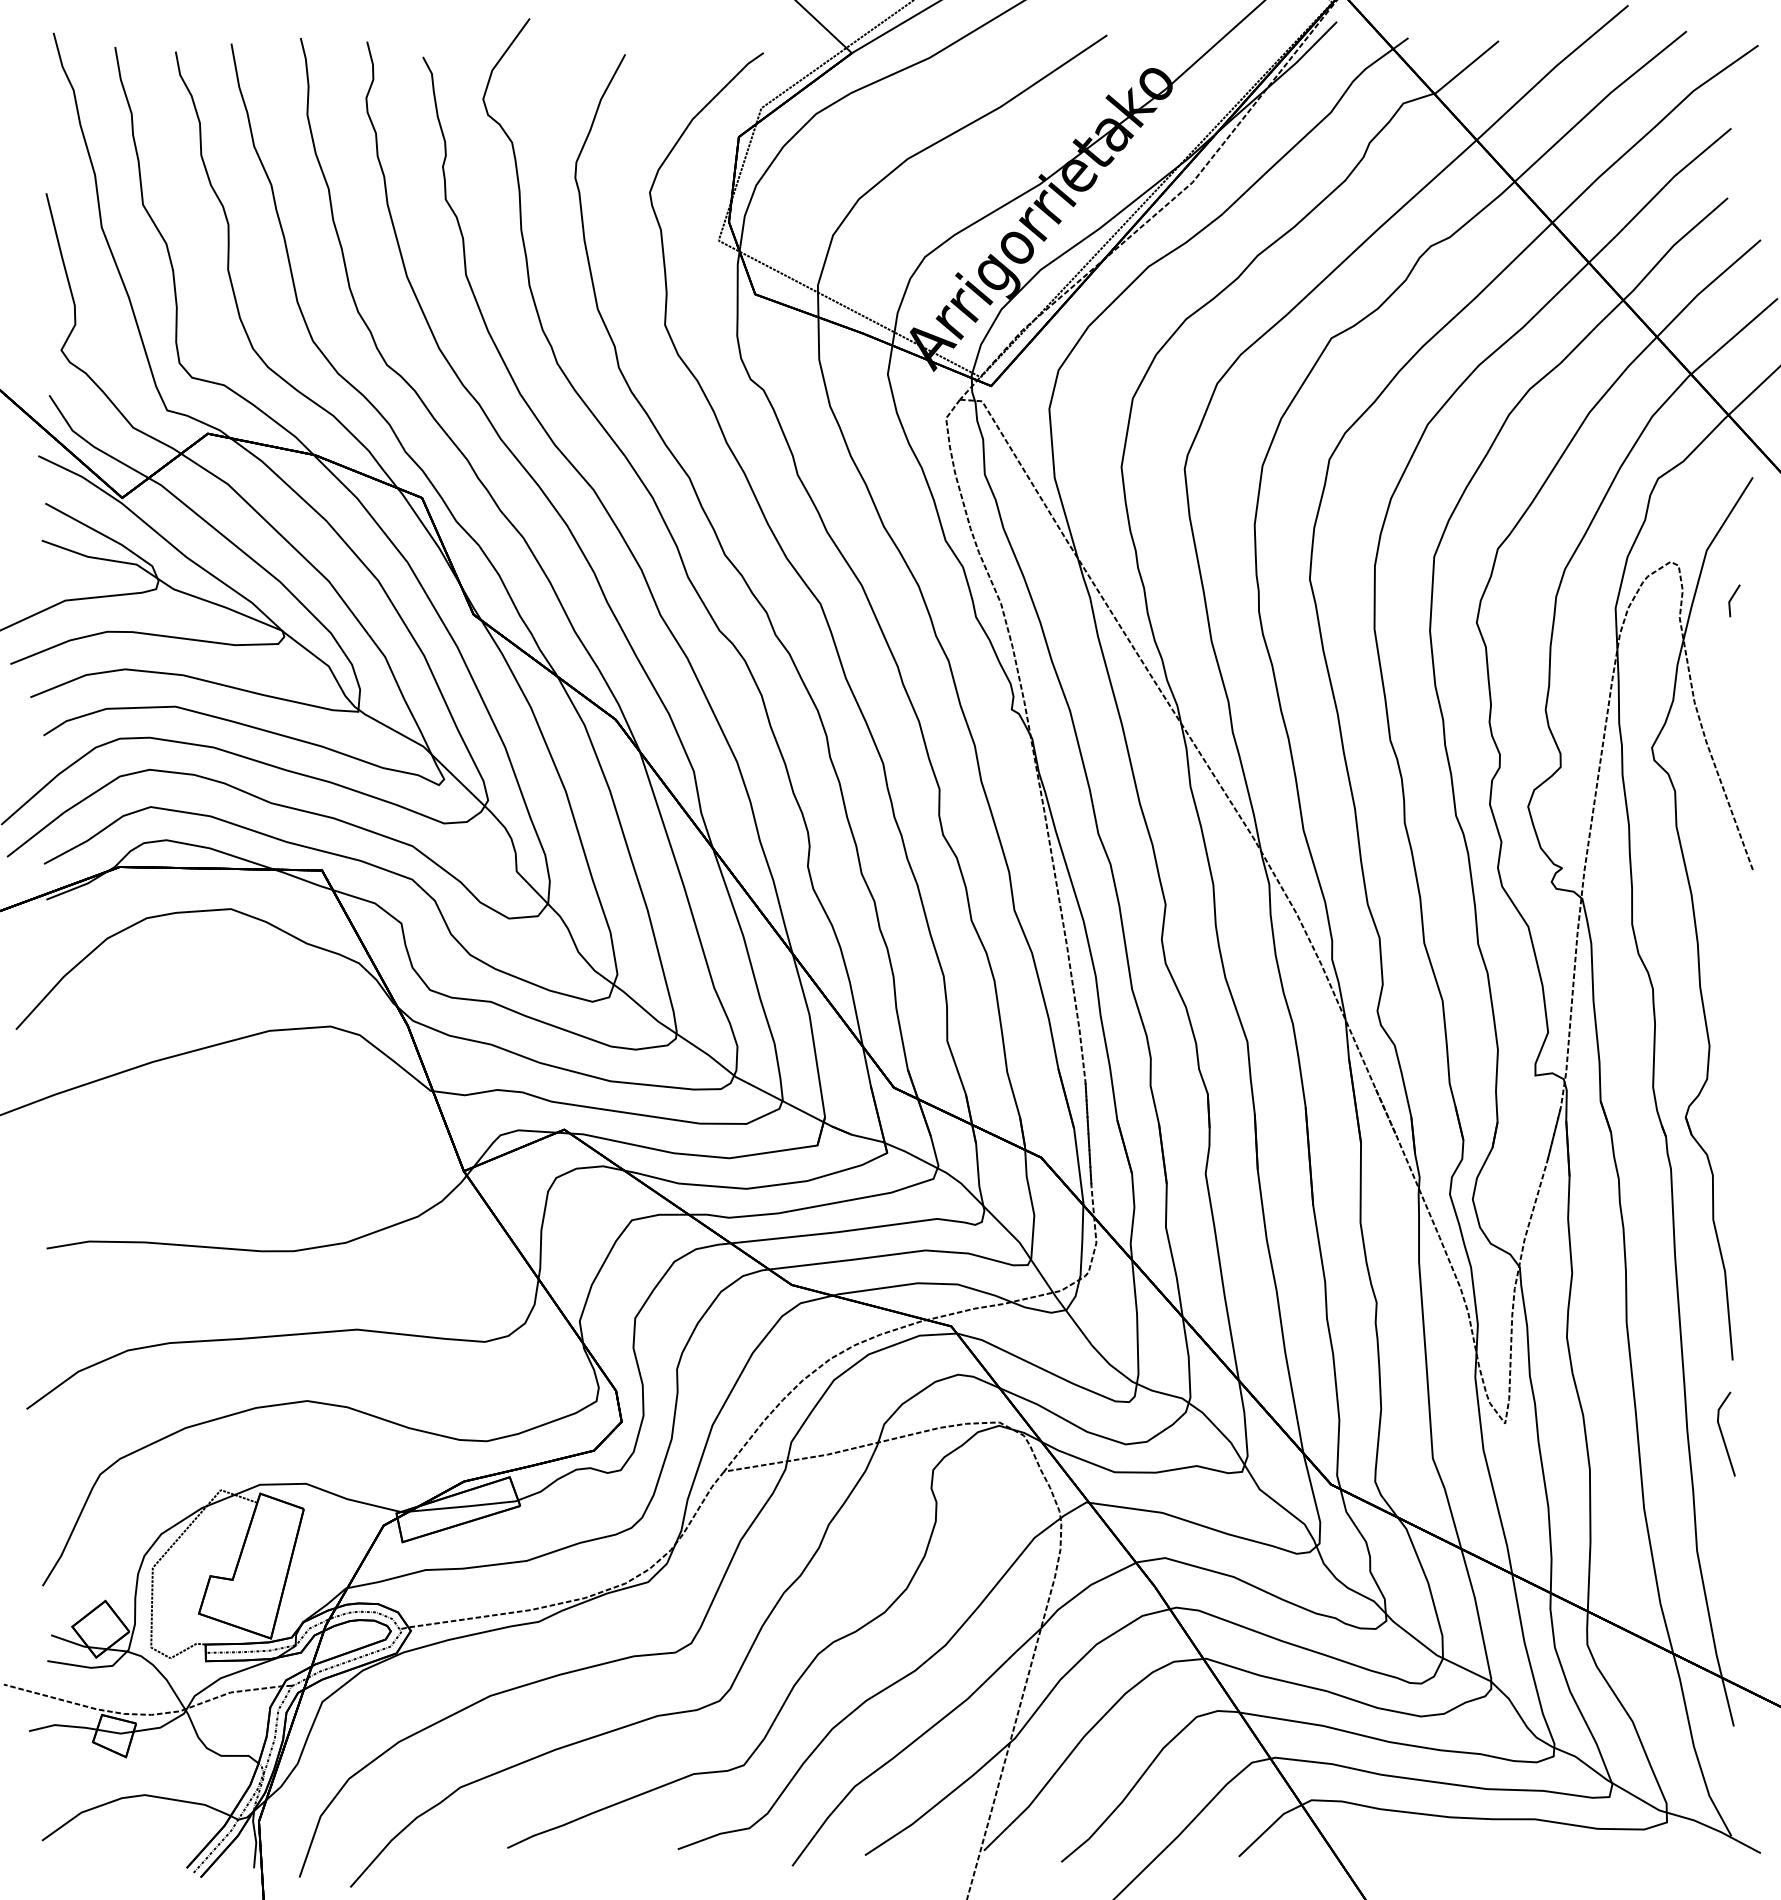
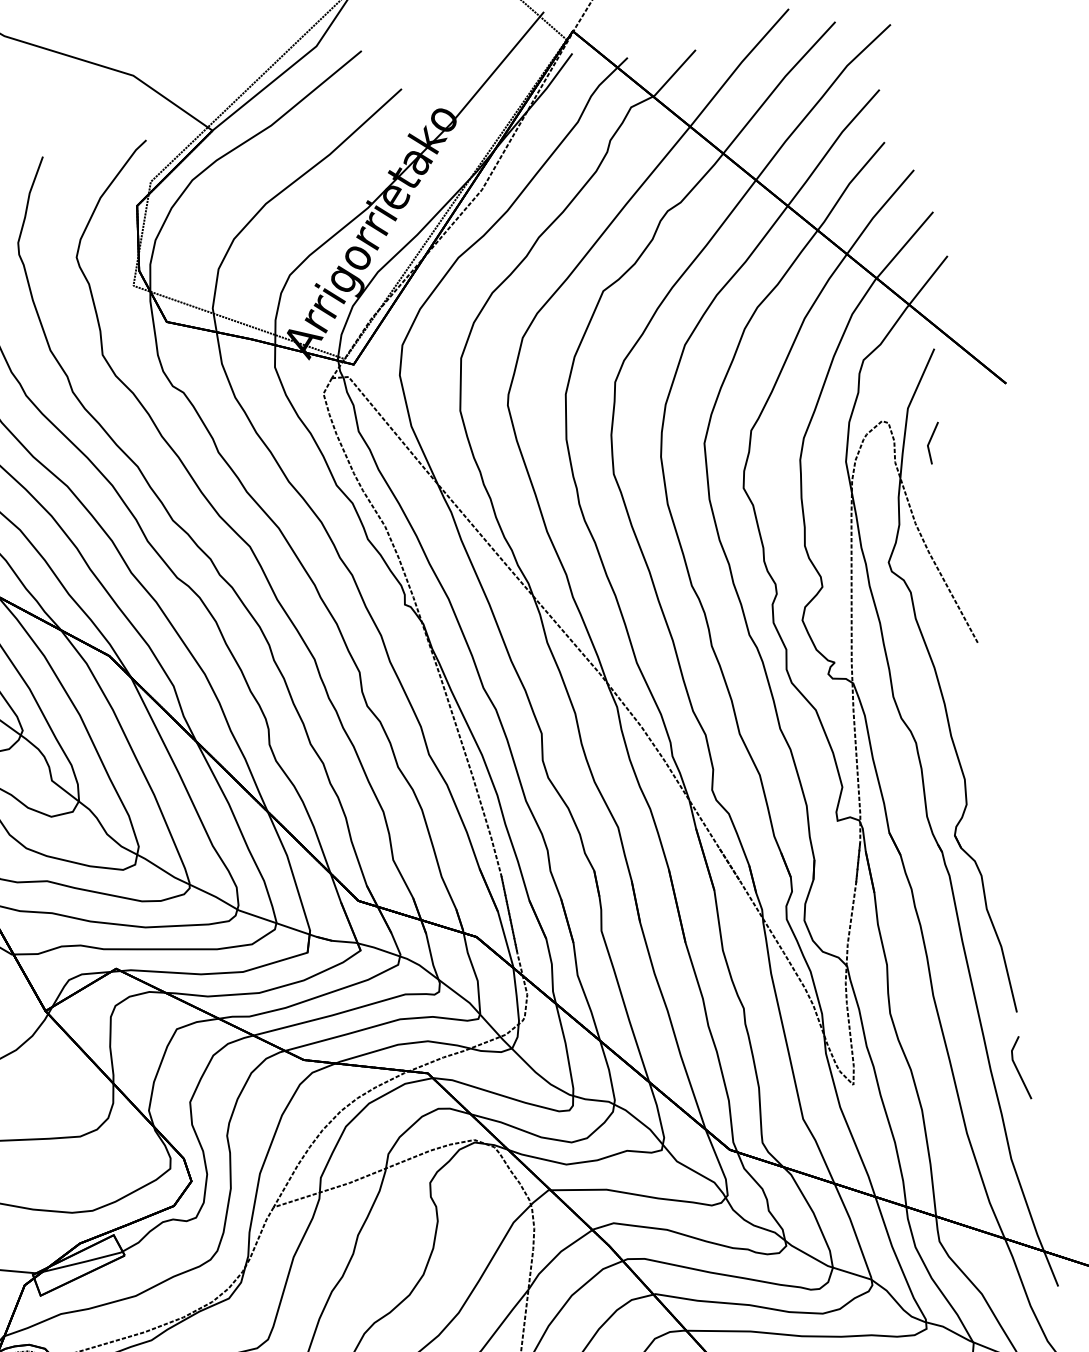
part: (1734, 600) -> (934, 442), size x1.67

